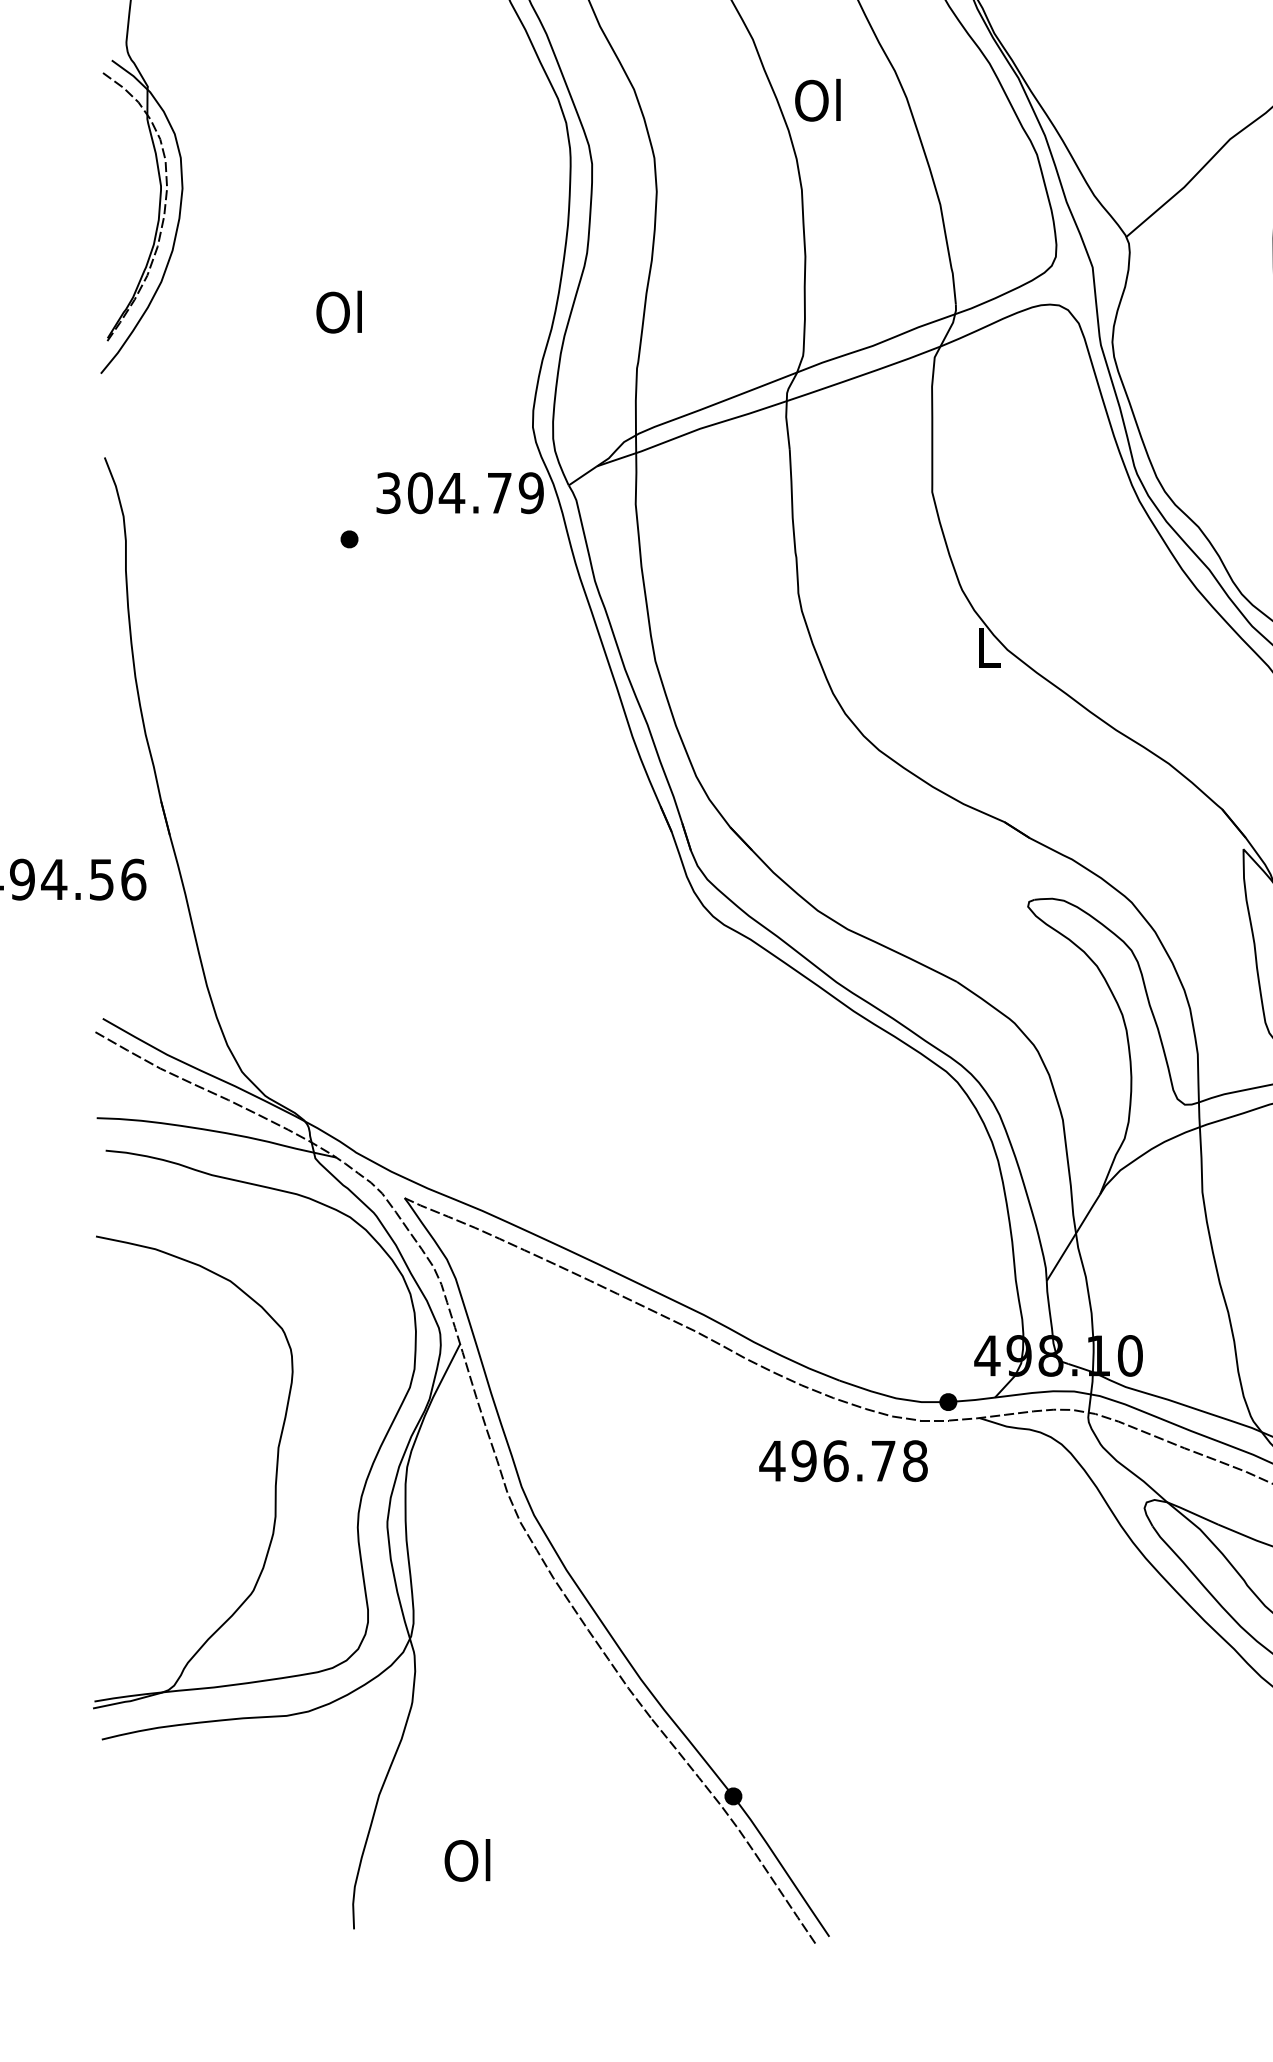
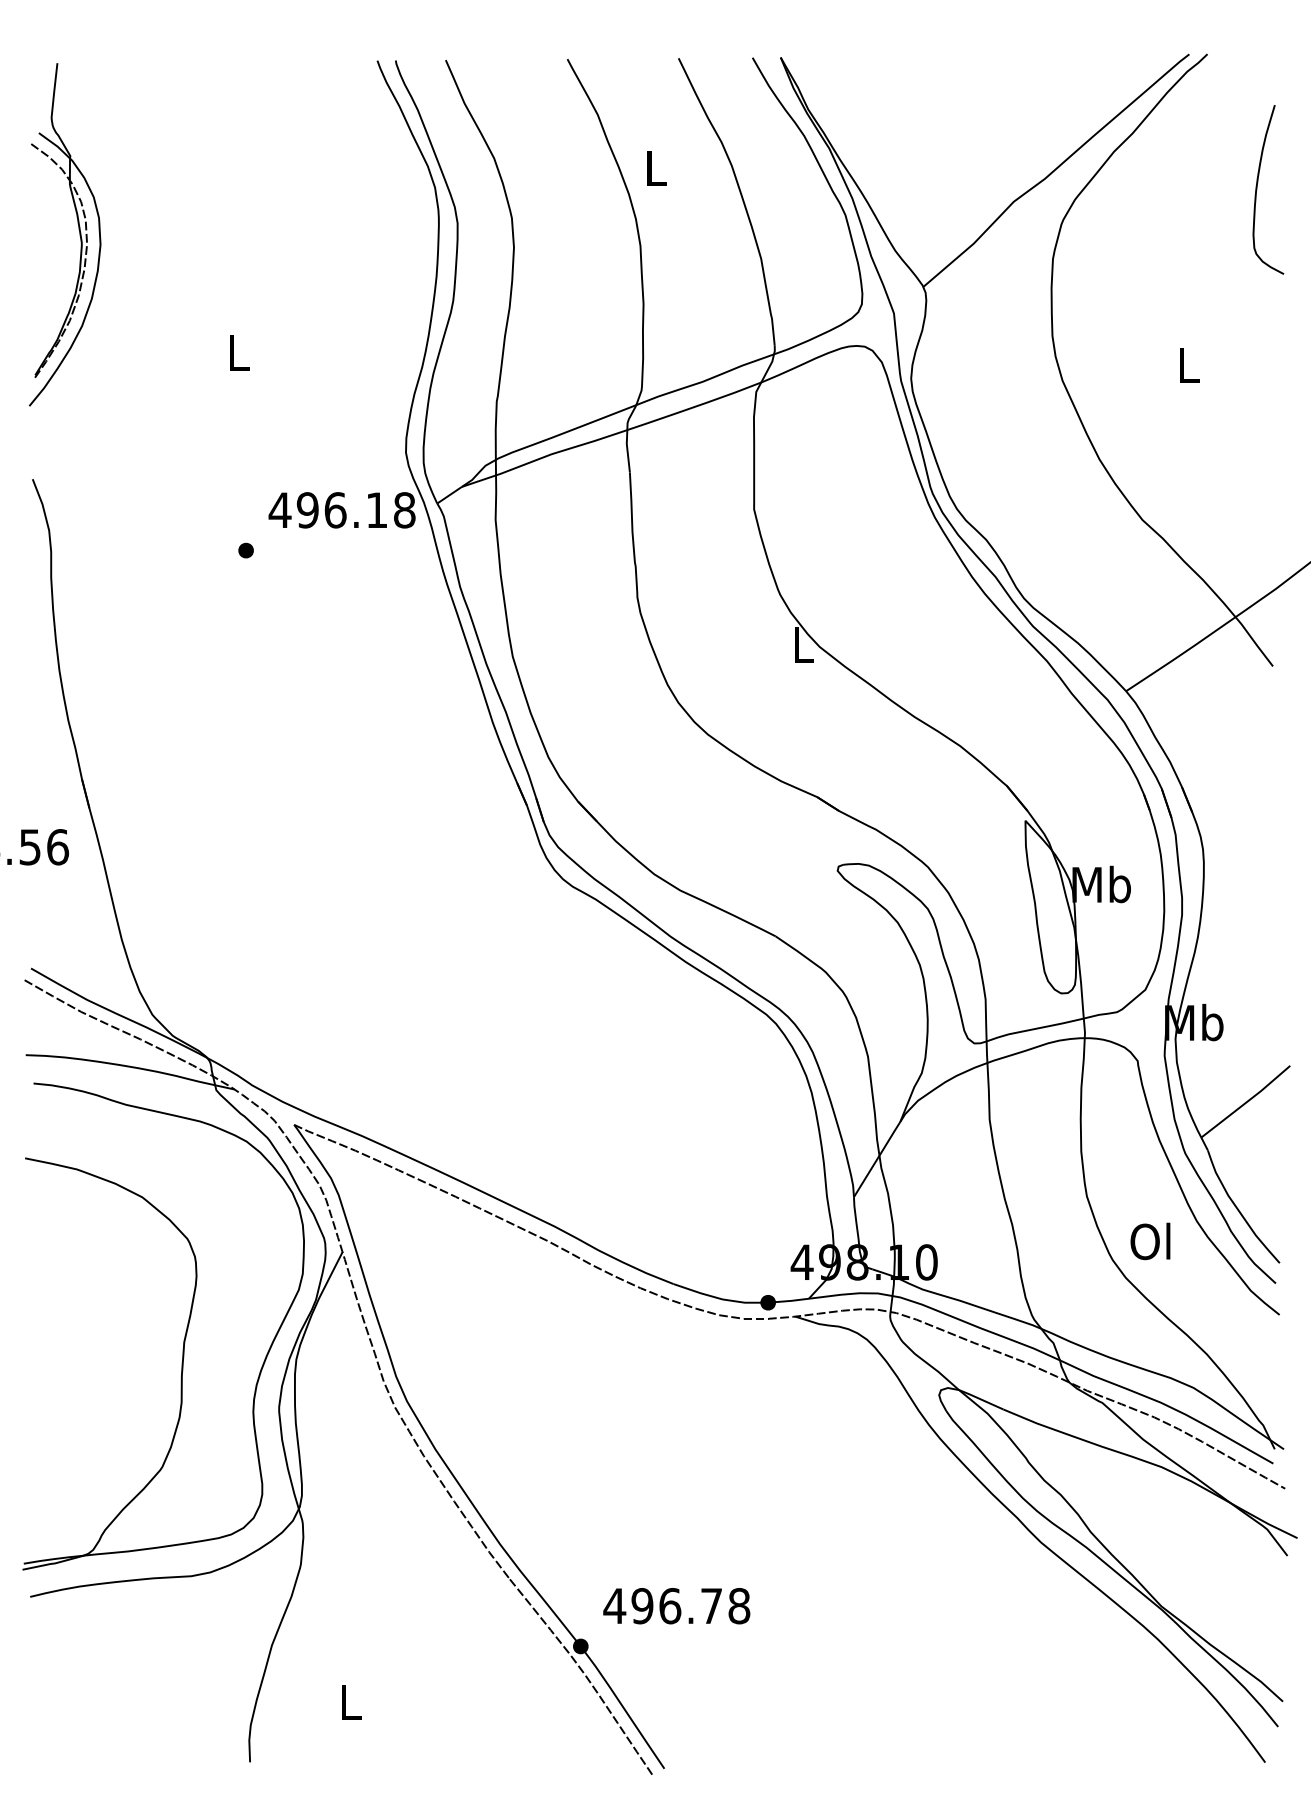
text: (817, 99) -> (654, 167), Ol -> L
text: (338, 312) -> (236, 352), Ol -> L
text: (458, 493) -> (341, 510), 304.79 -> 496.18
text: (843, 1461) -> (676, 1606), moved
text: (466, 1859) -> (348, 1701), Ol -> L

